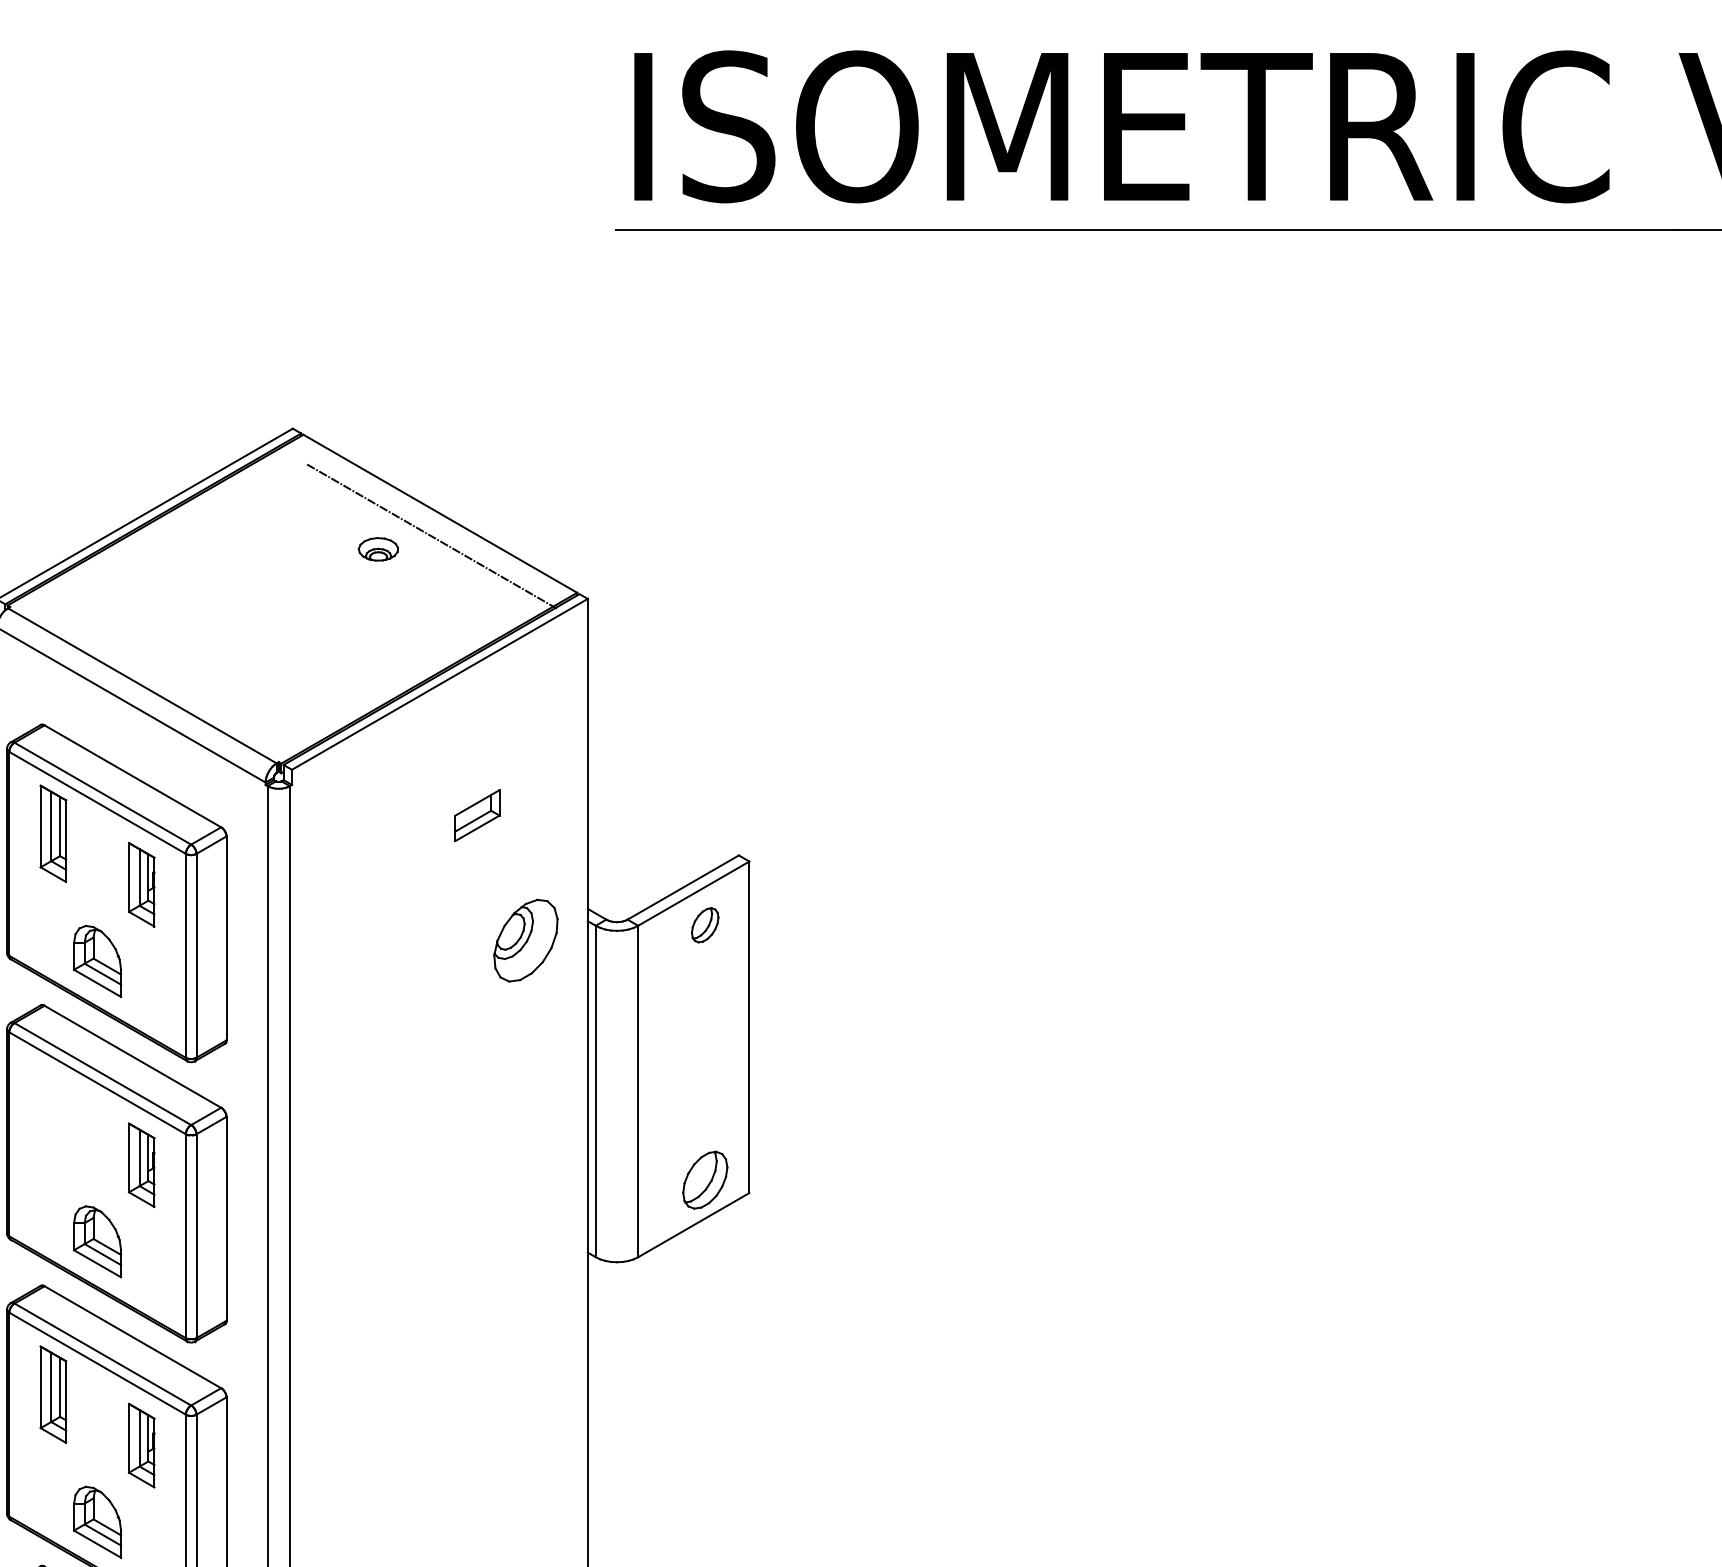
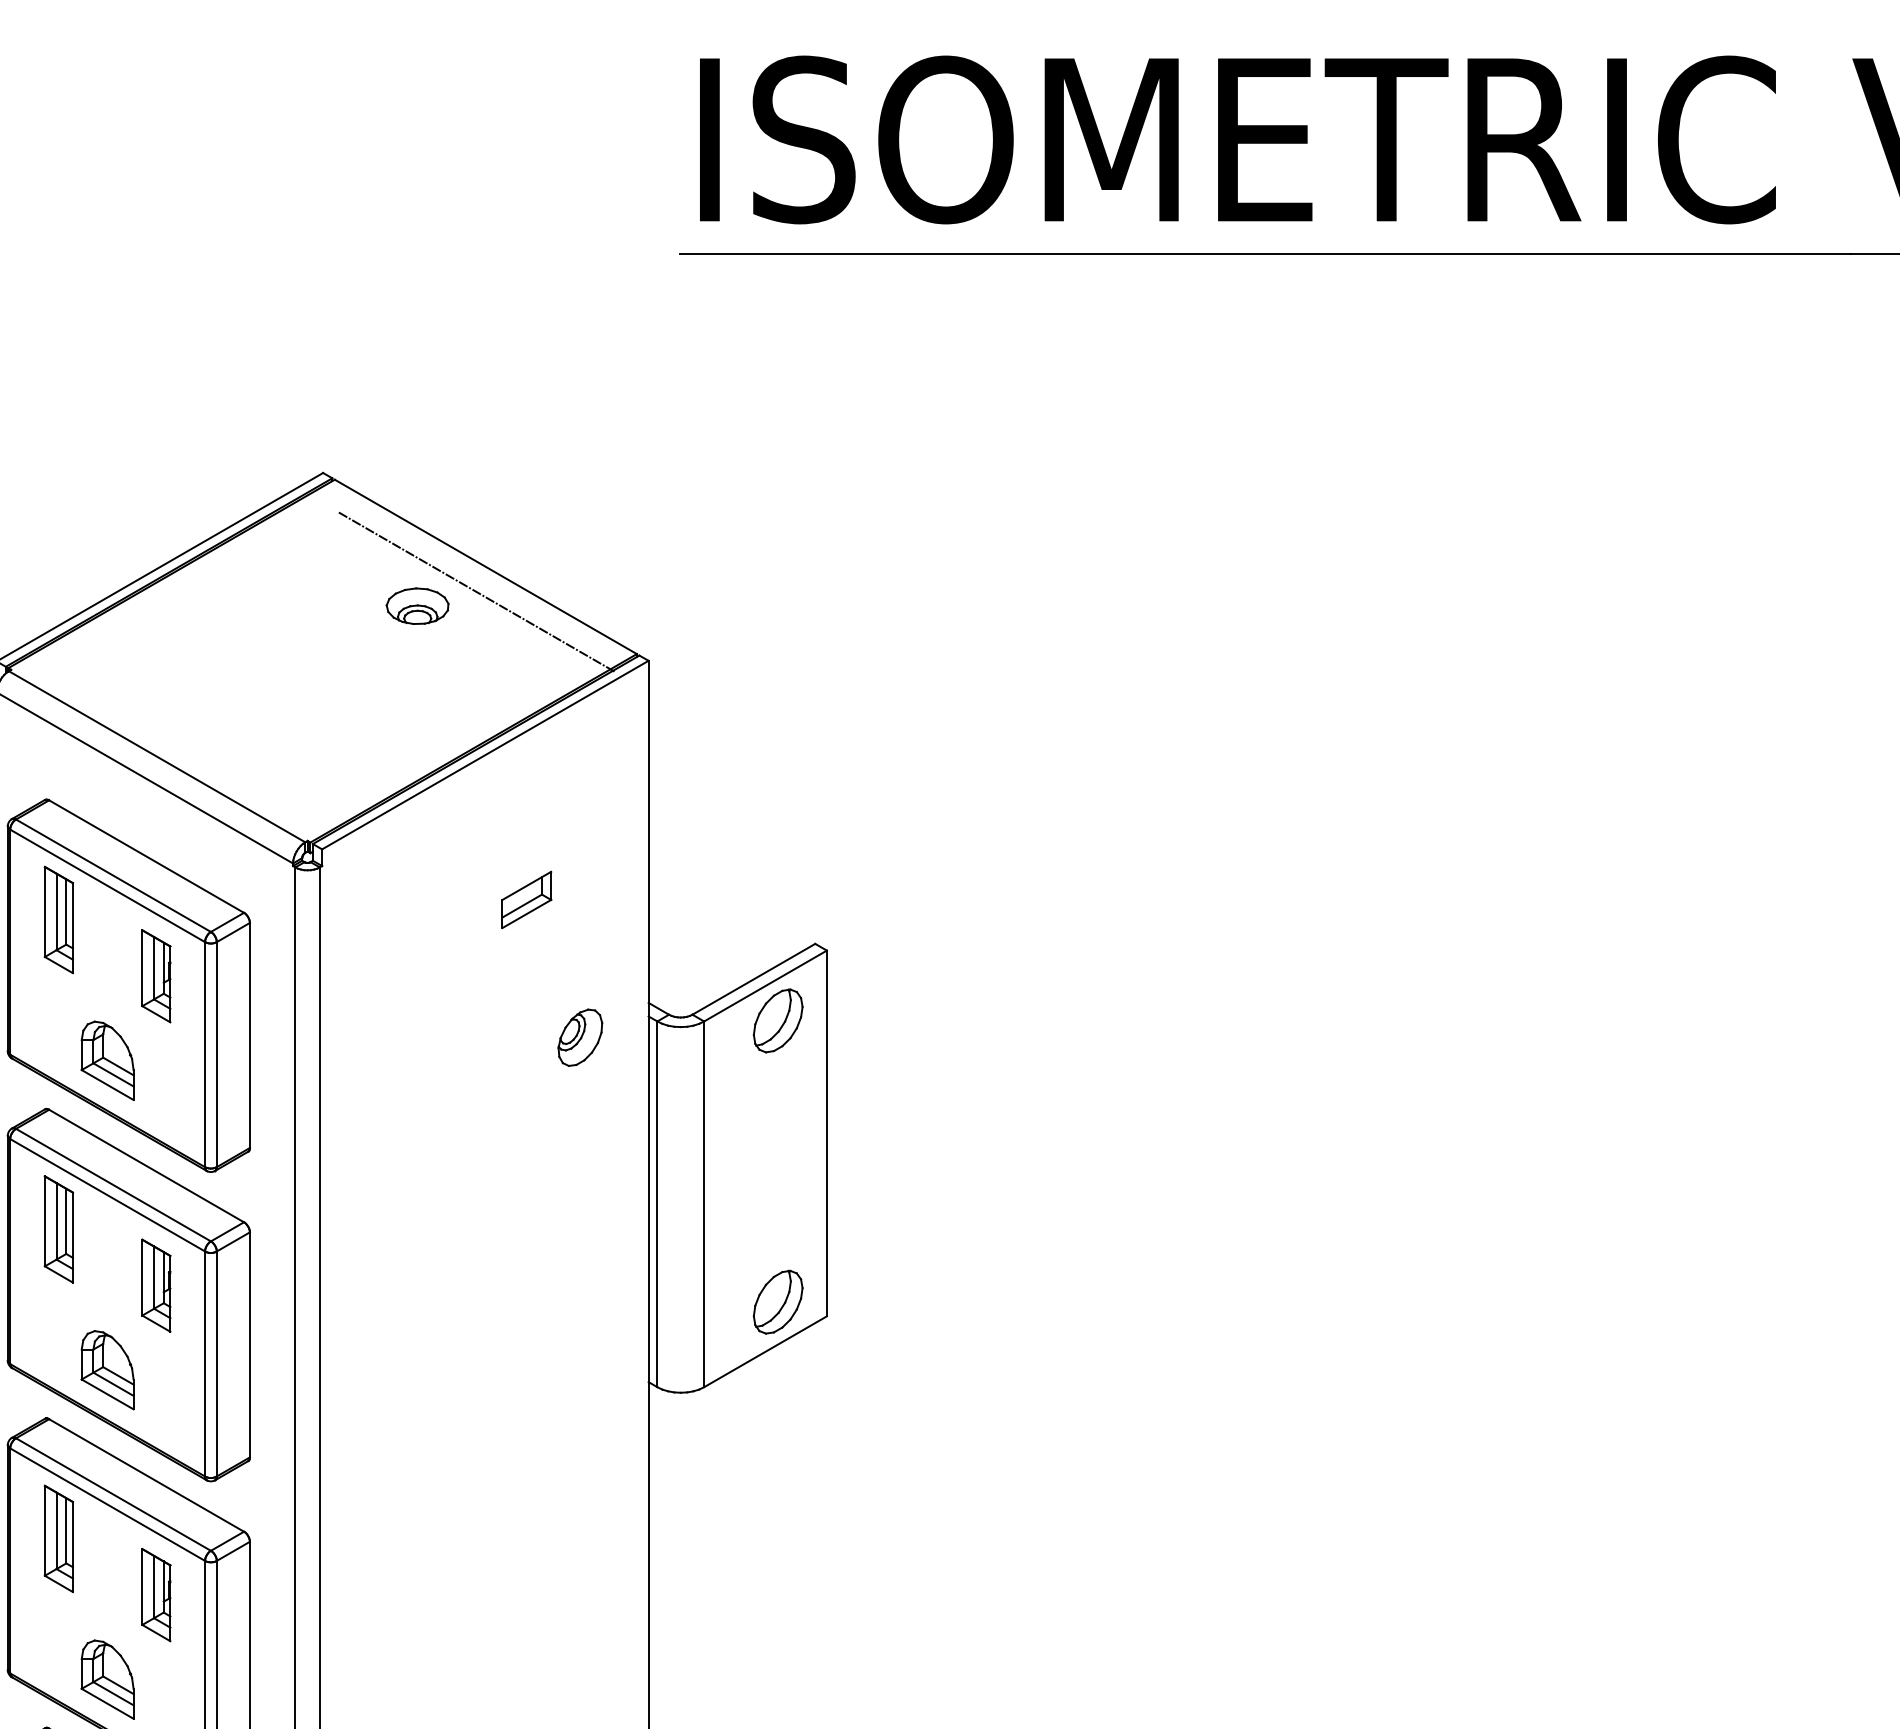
part: (378, 548) -> (417, 605), size x1.43
part: (704, 924) -> (777, 1020), size x1.67
part: (526, 940) -> (580, 1037), size x0.62
part: (53, 1114) -> (58, 1229), added

